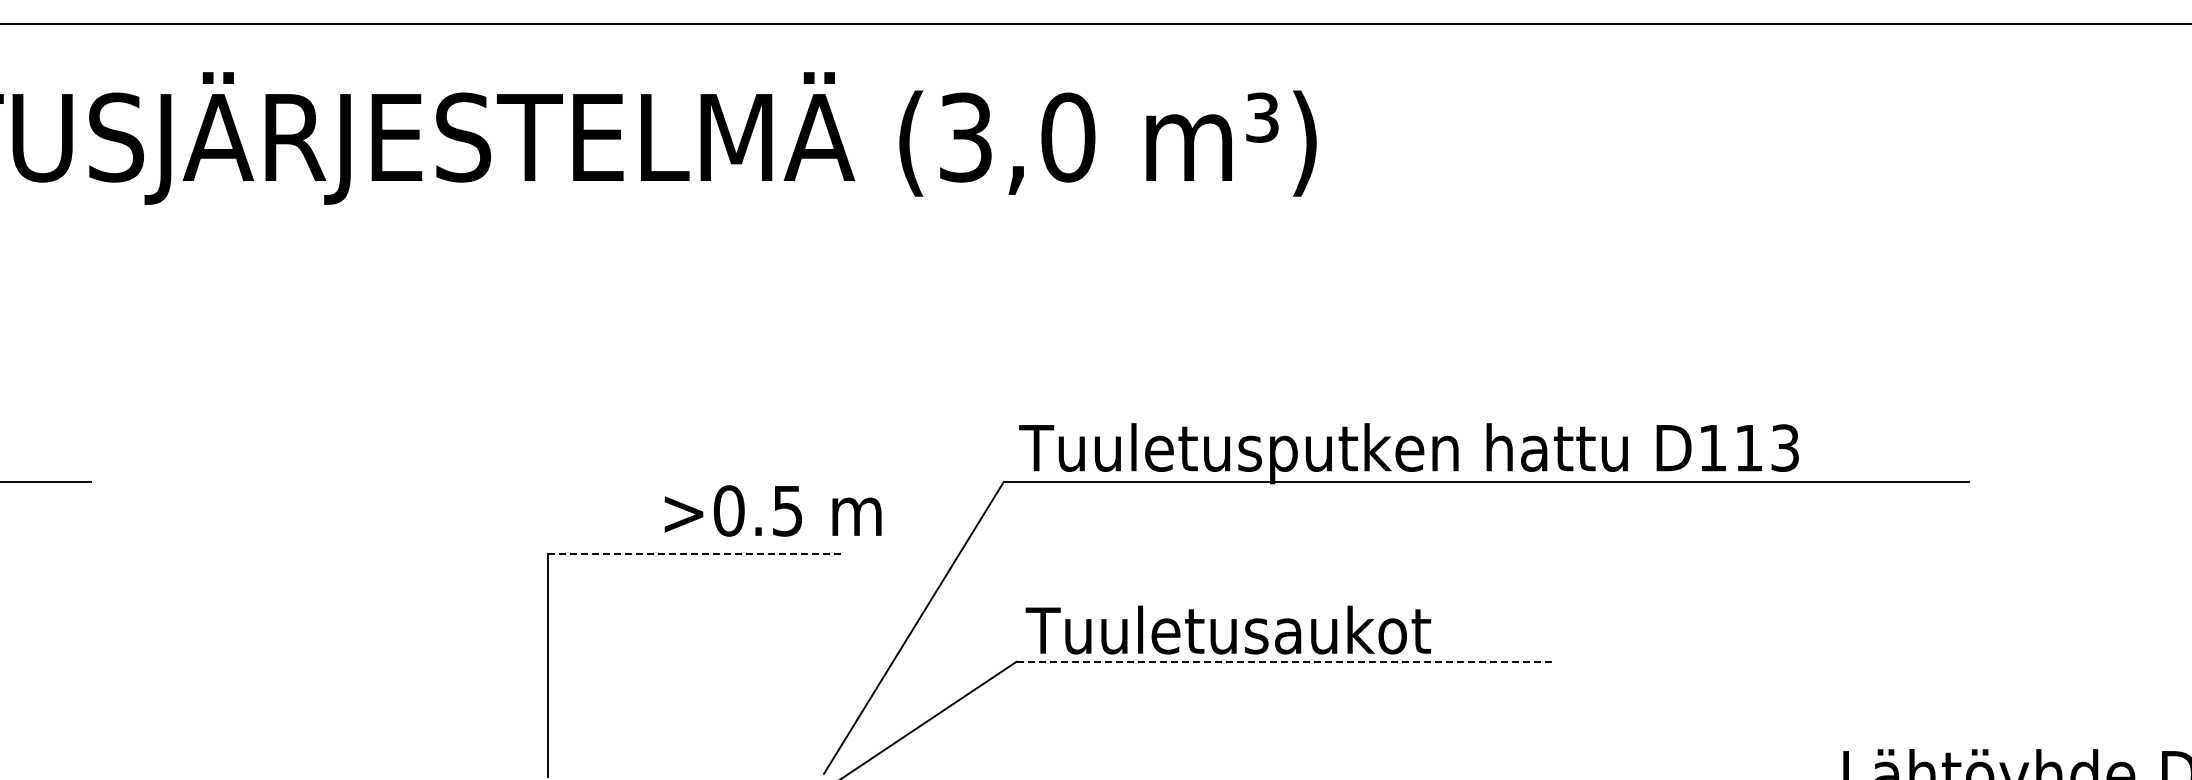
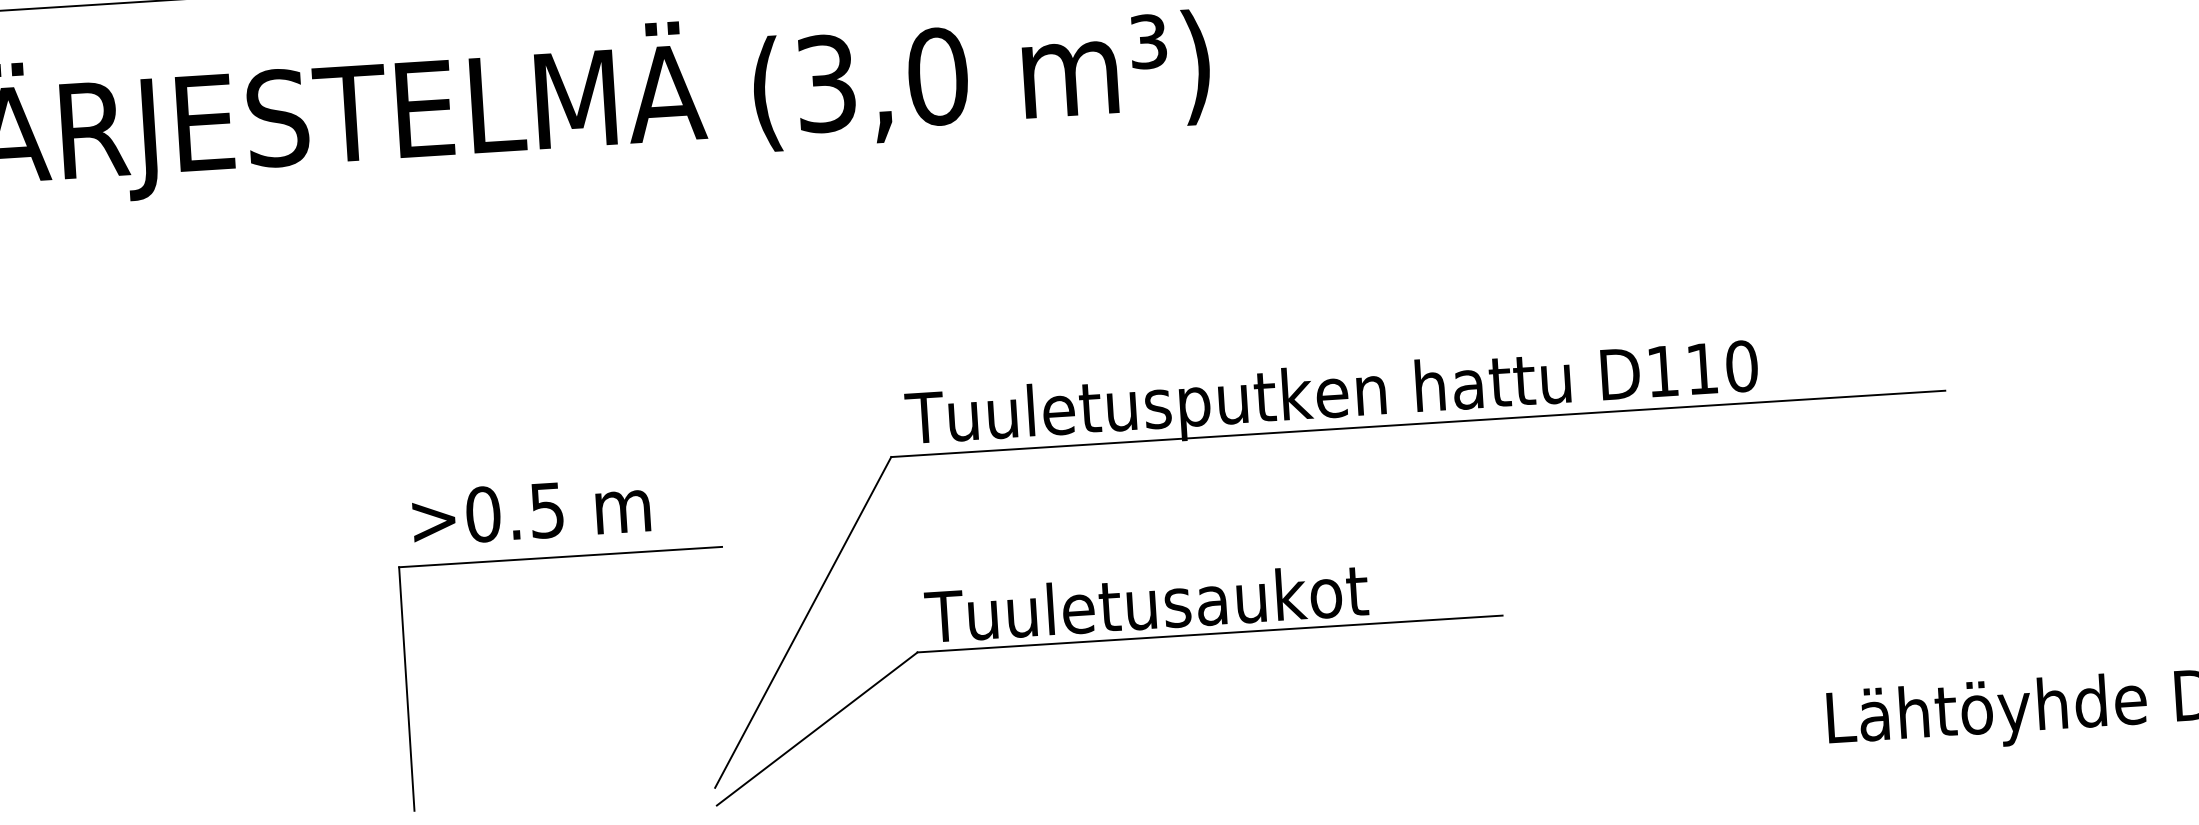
text: (1785, 447) -> (1742, 365), D113 -> D110
text: (772, 510) -> (530, 510), moved
line: (696, 554) -> (560, 557), dashed -> solid
line: (1284, 661) -> (1209, 633), dashed -> solid

